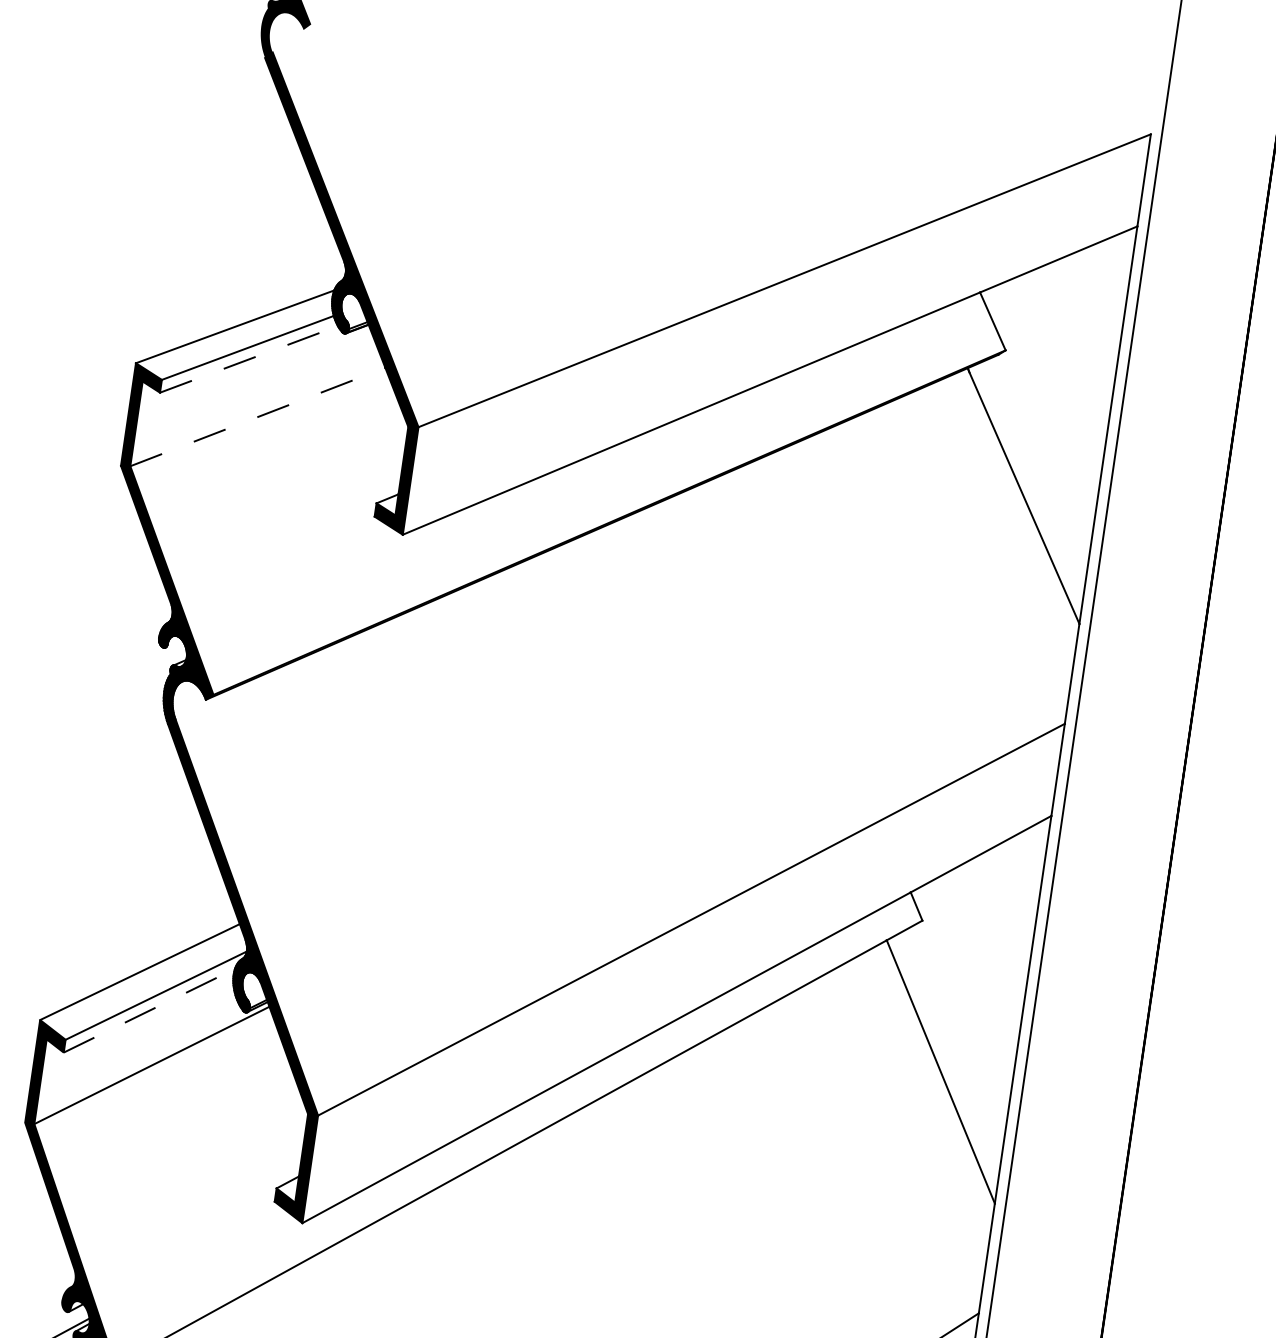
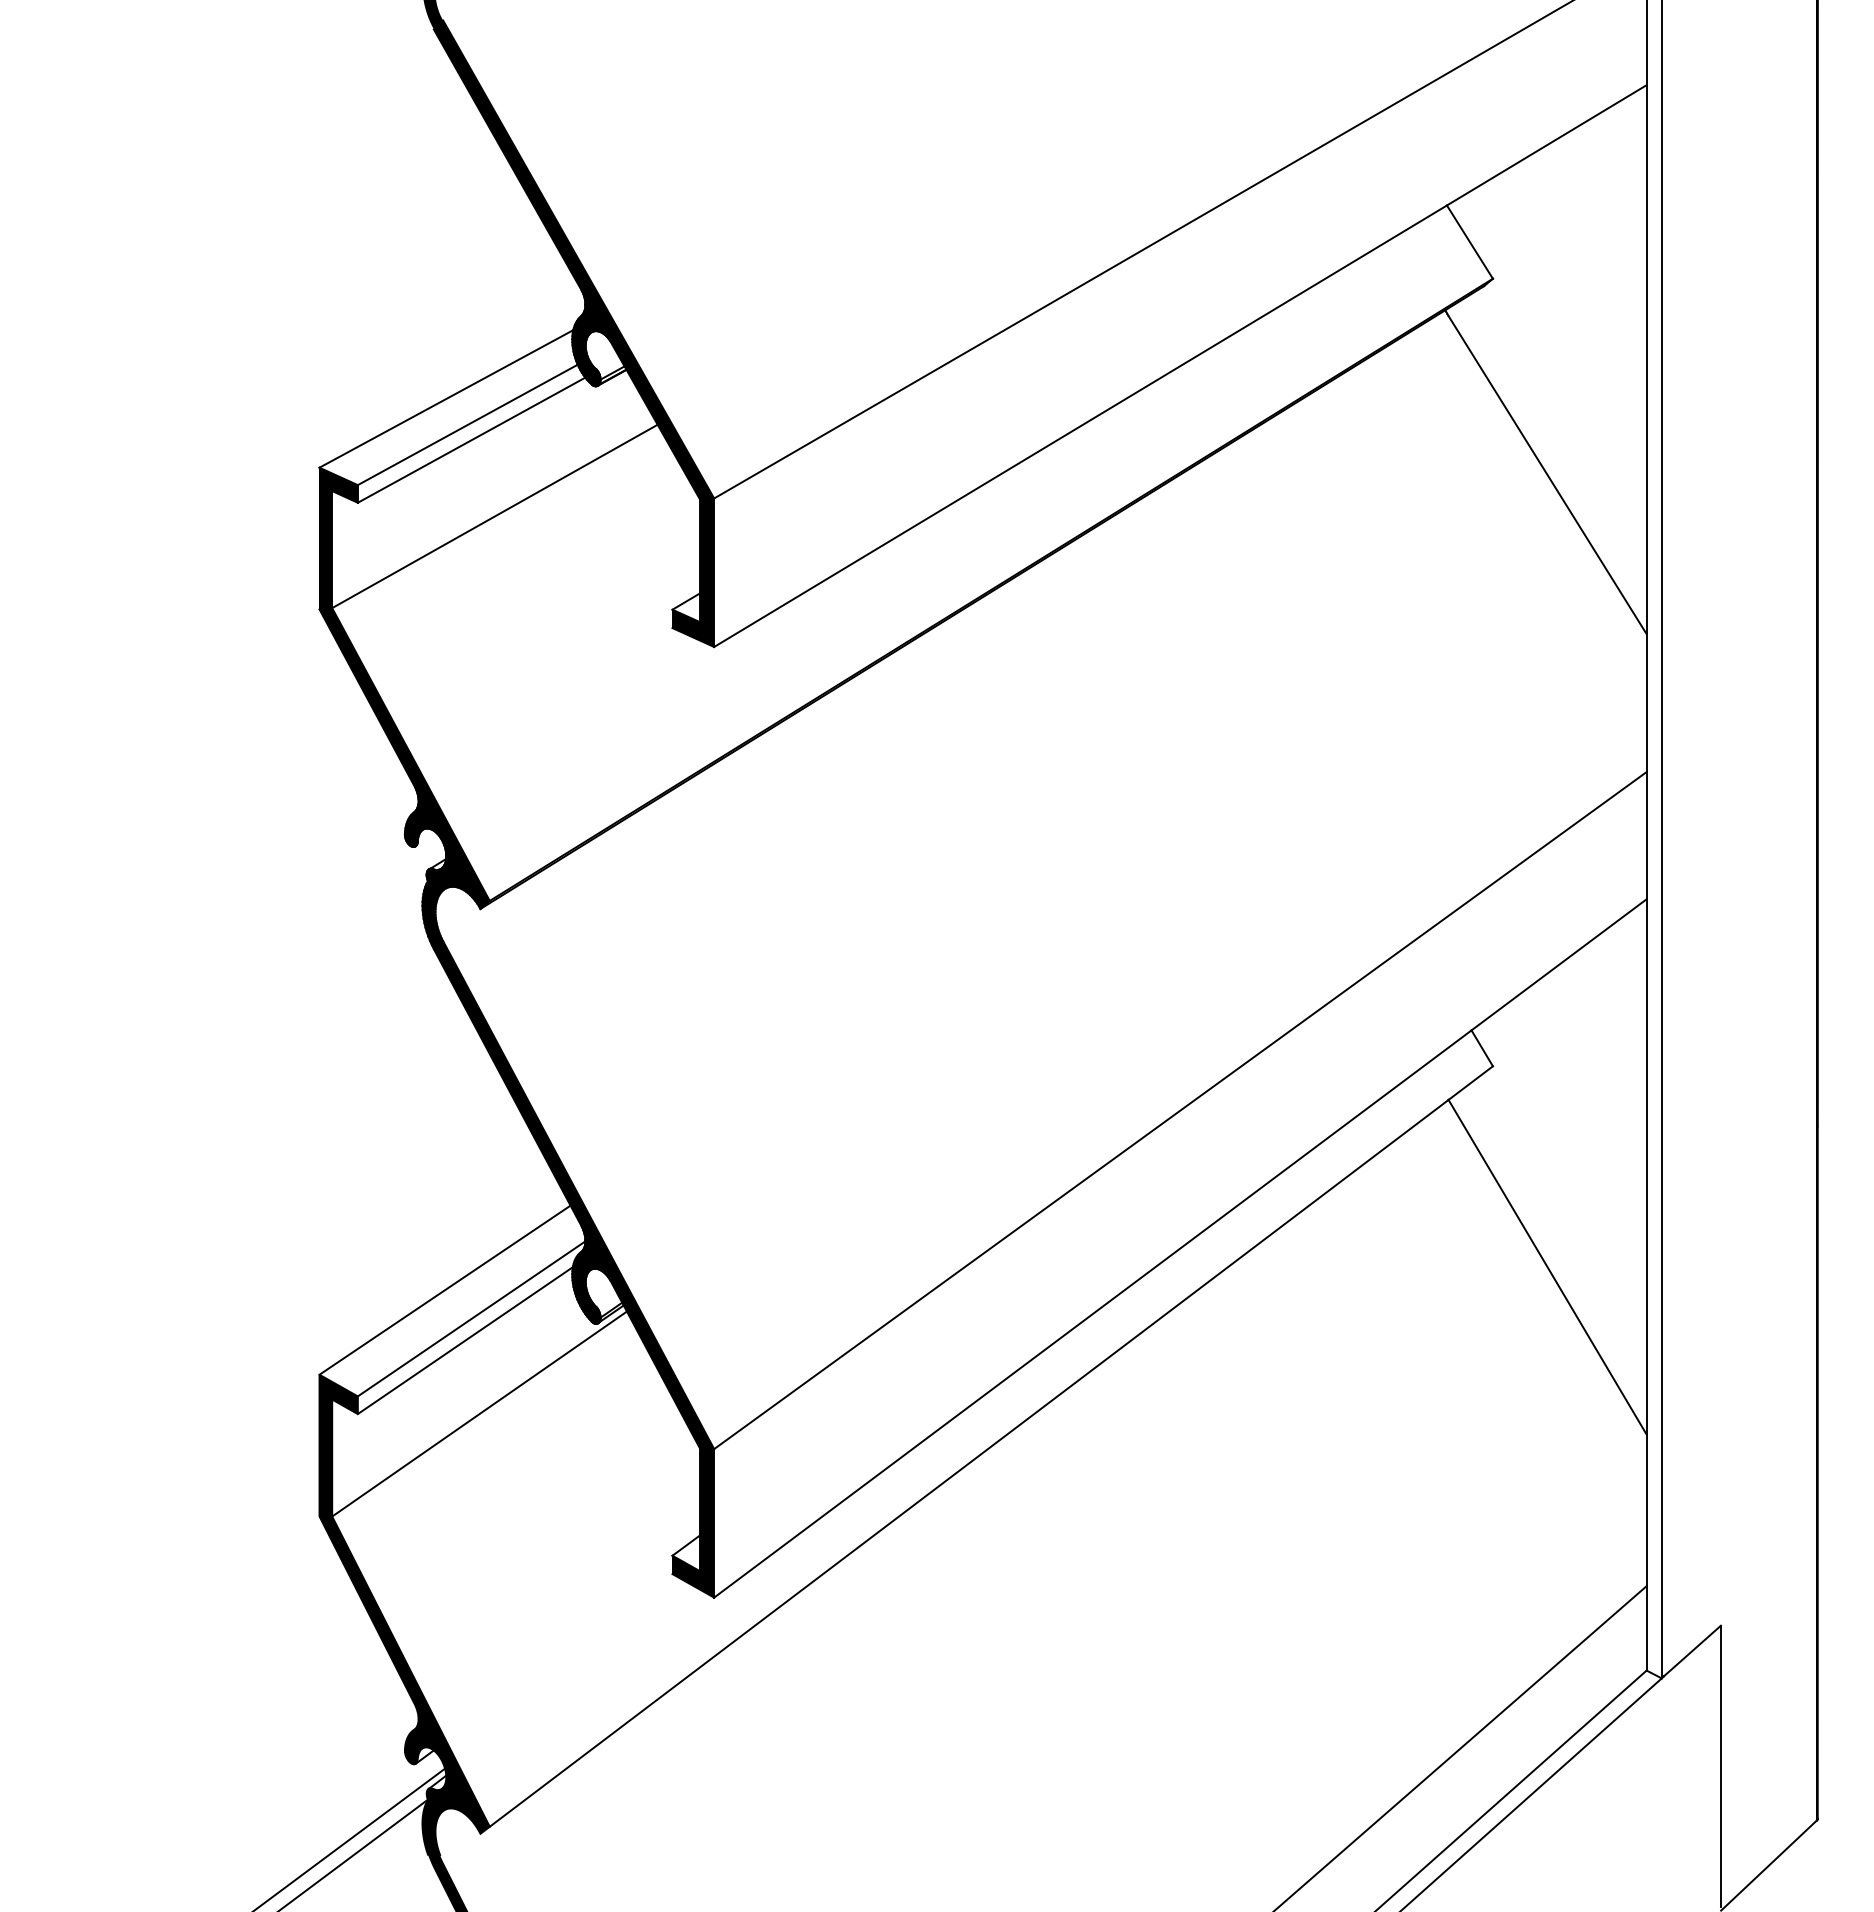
line: (248, 359) -> (471, 440), dashed -> solid
line: (257, 417) -> (494, 516), dashed -> solid
line: (149, 1010) -> (465, 1340), dashed -> solid

